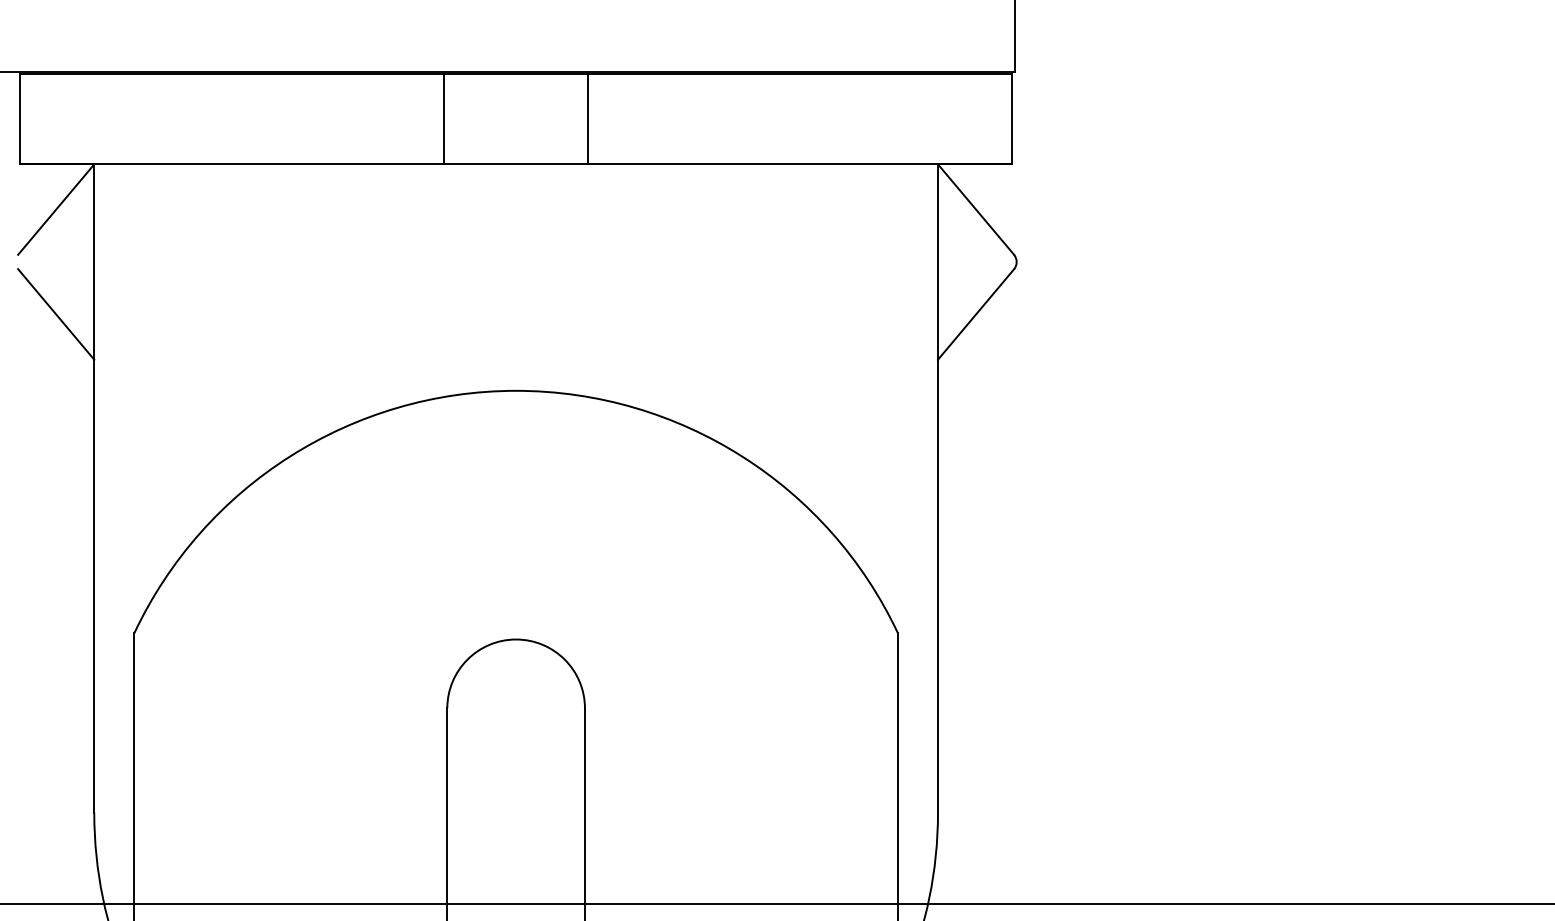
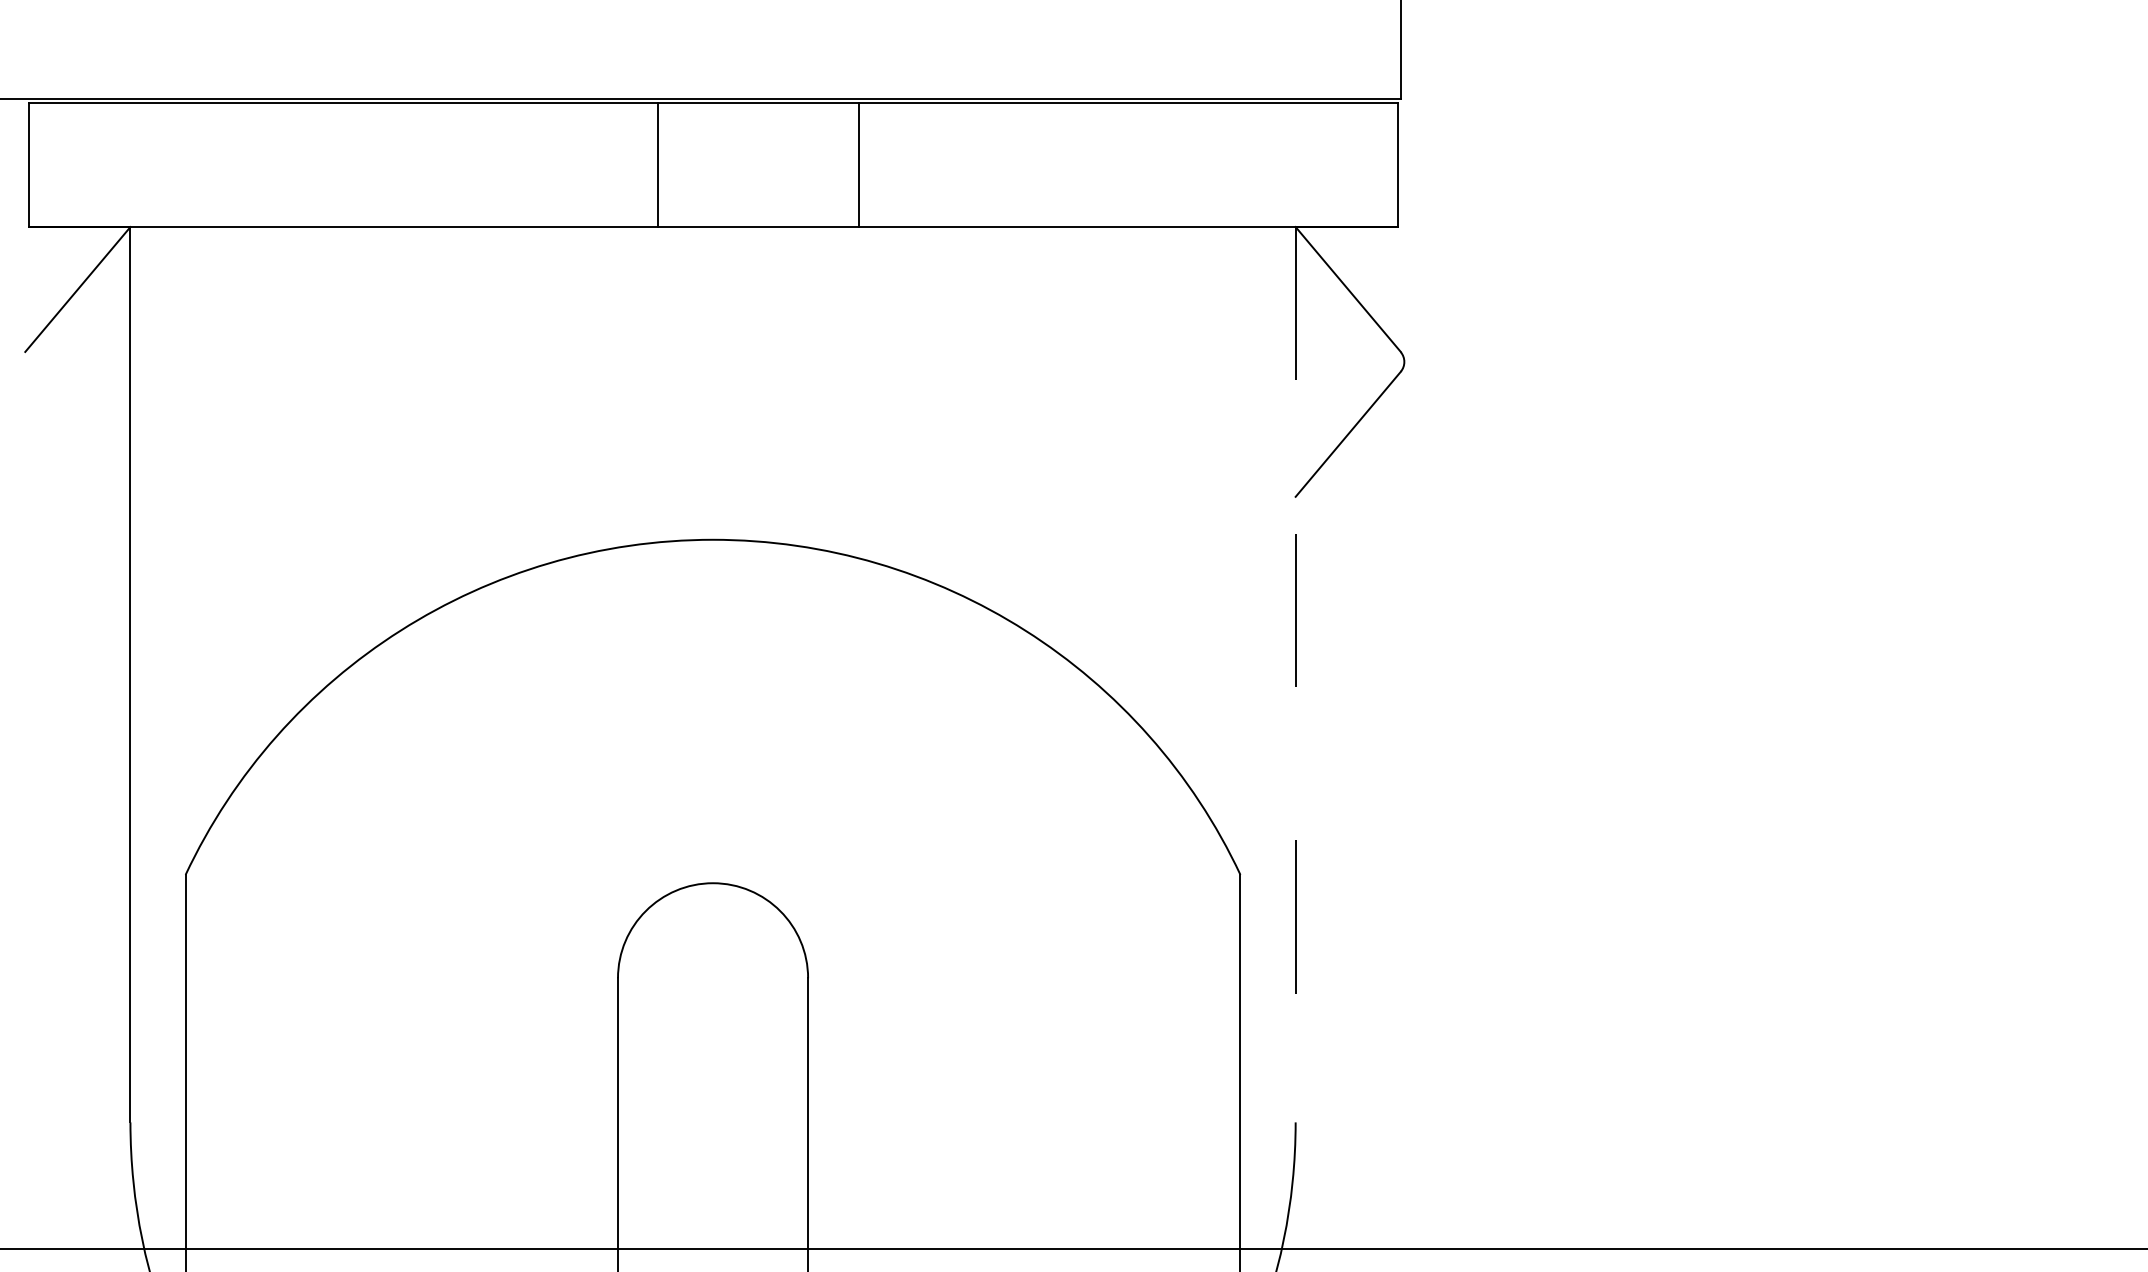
line: (444, 119) -> (658, 164), moved
line: (588, 119) -> (858, 164), moved
line: (55, 313) -> (77, 433), removed
line: (937, 488) -> (1295, 674), solid -> dashed

